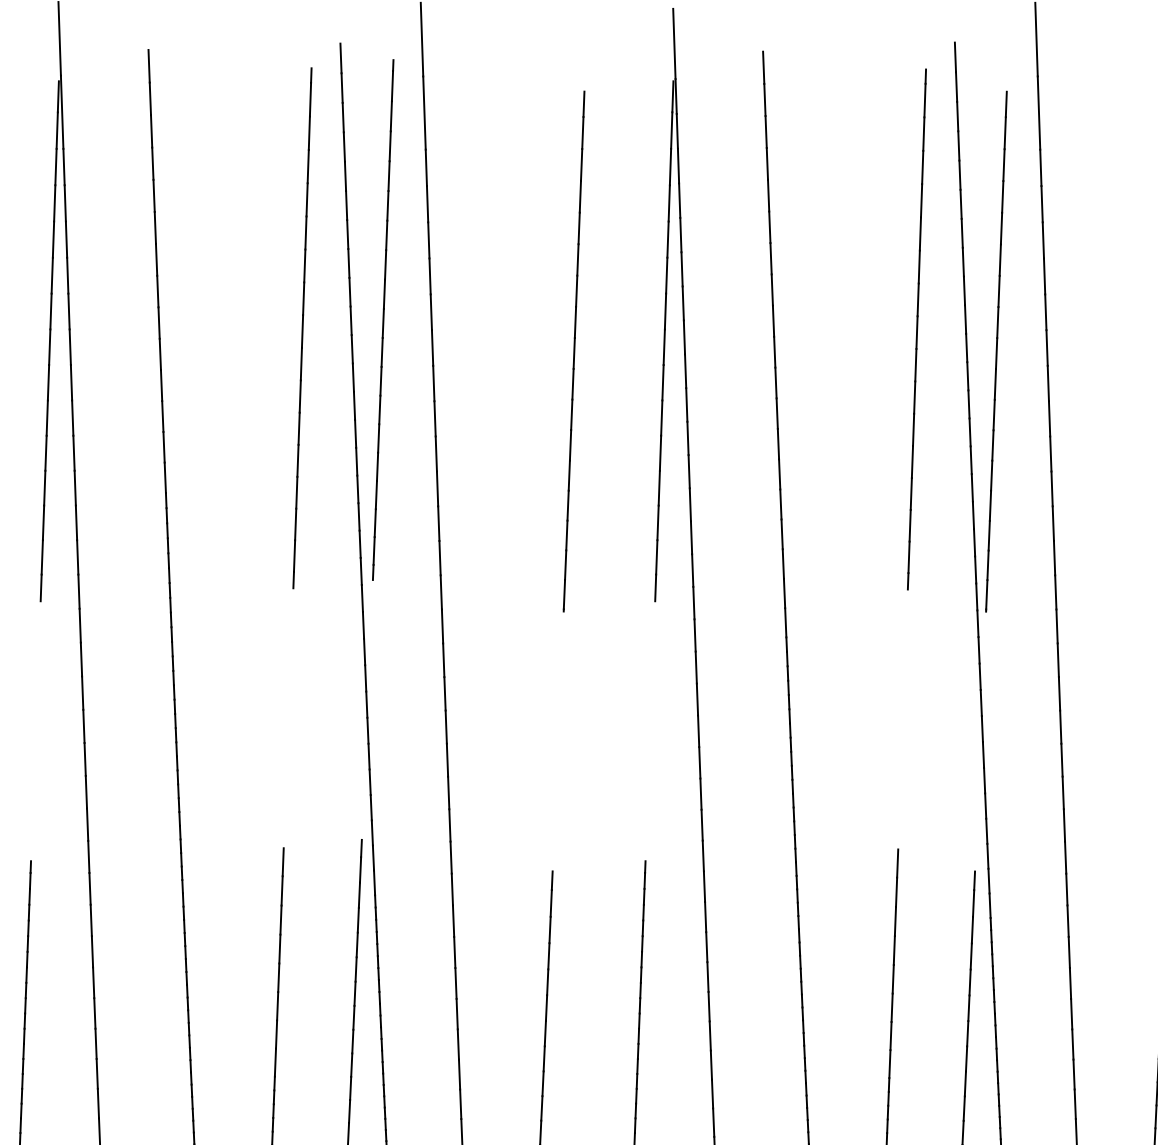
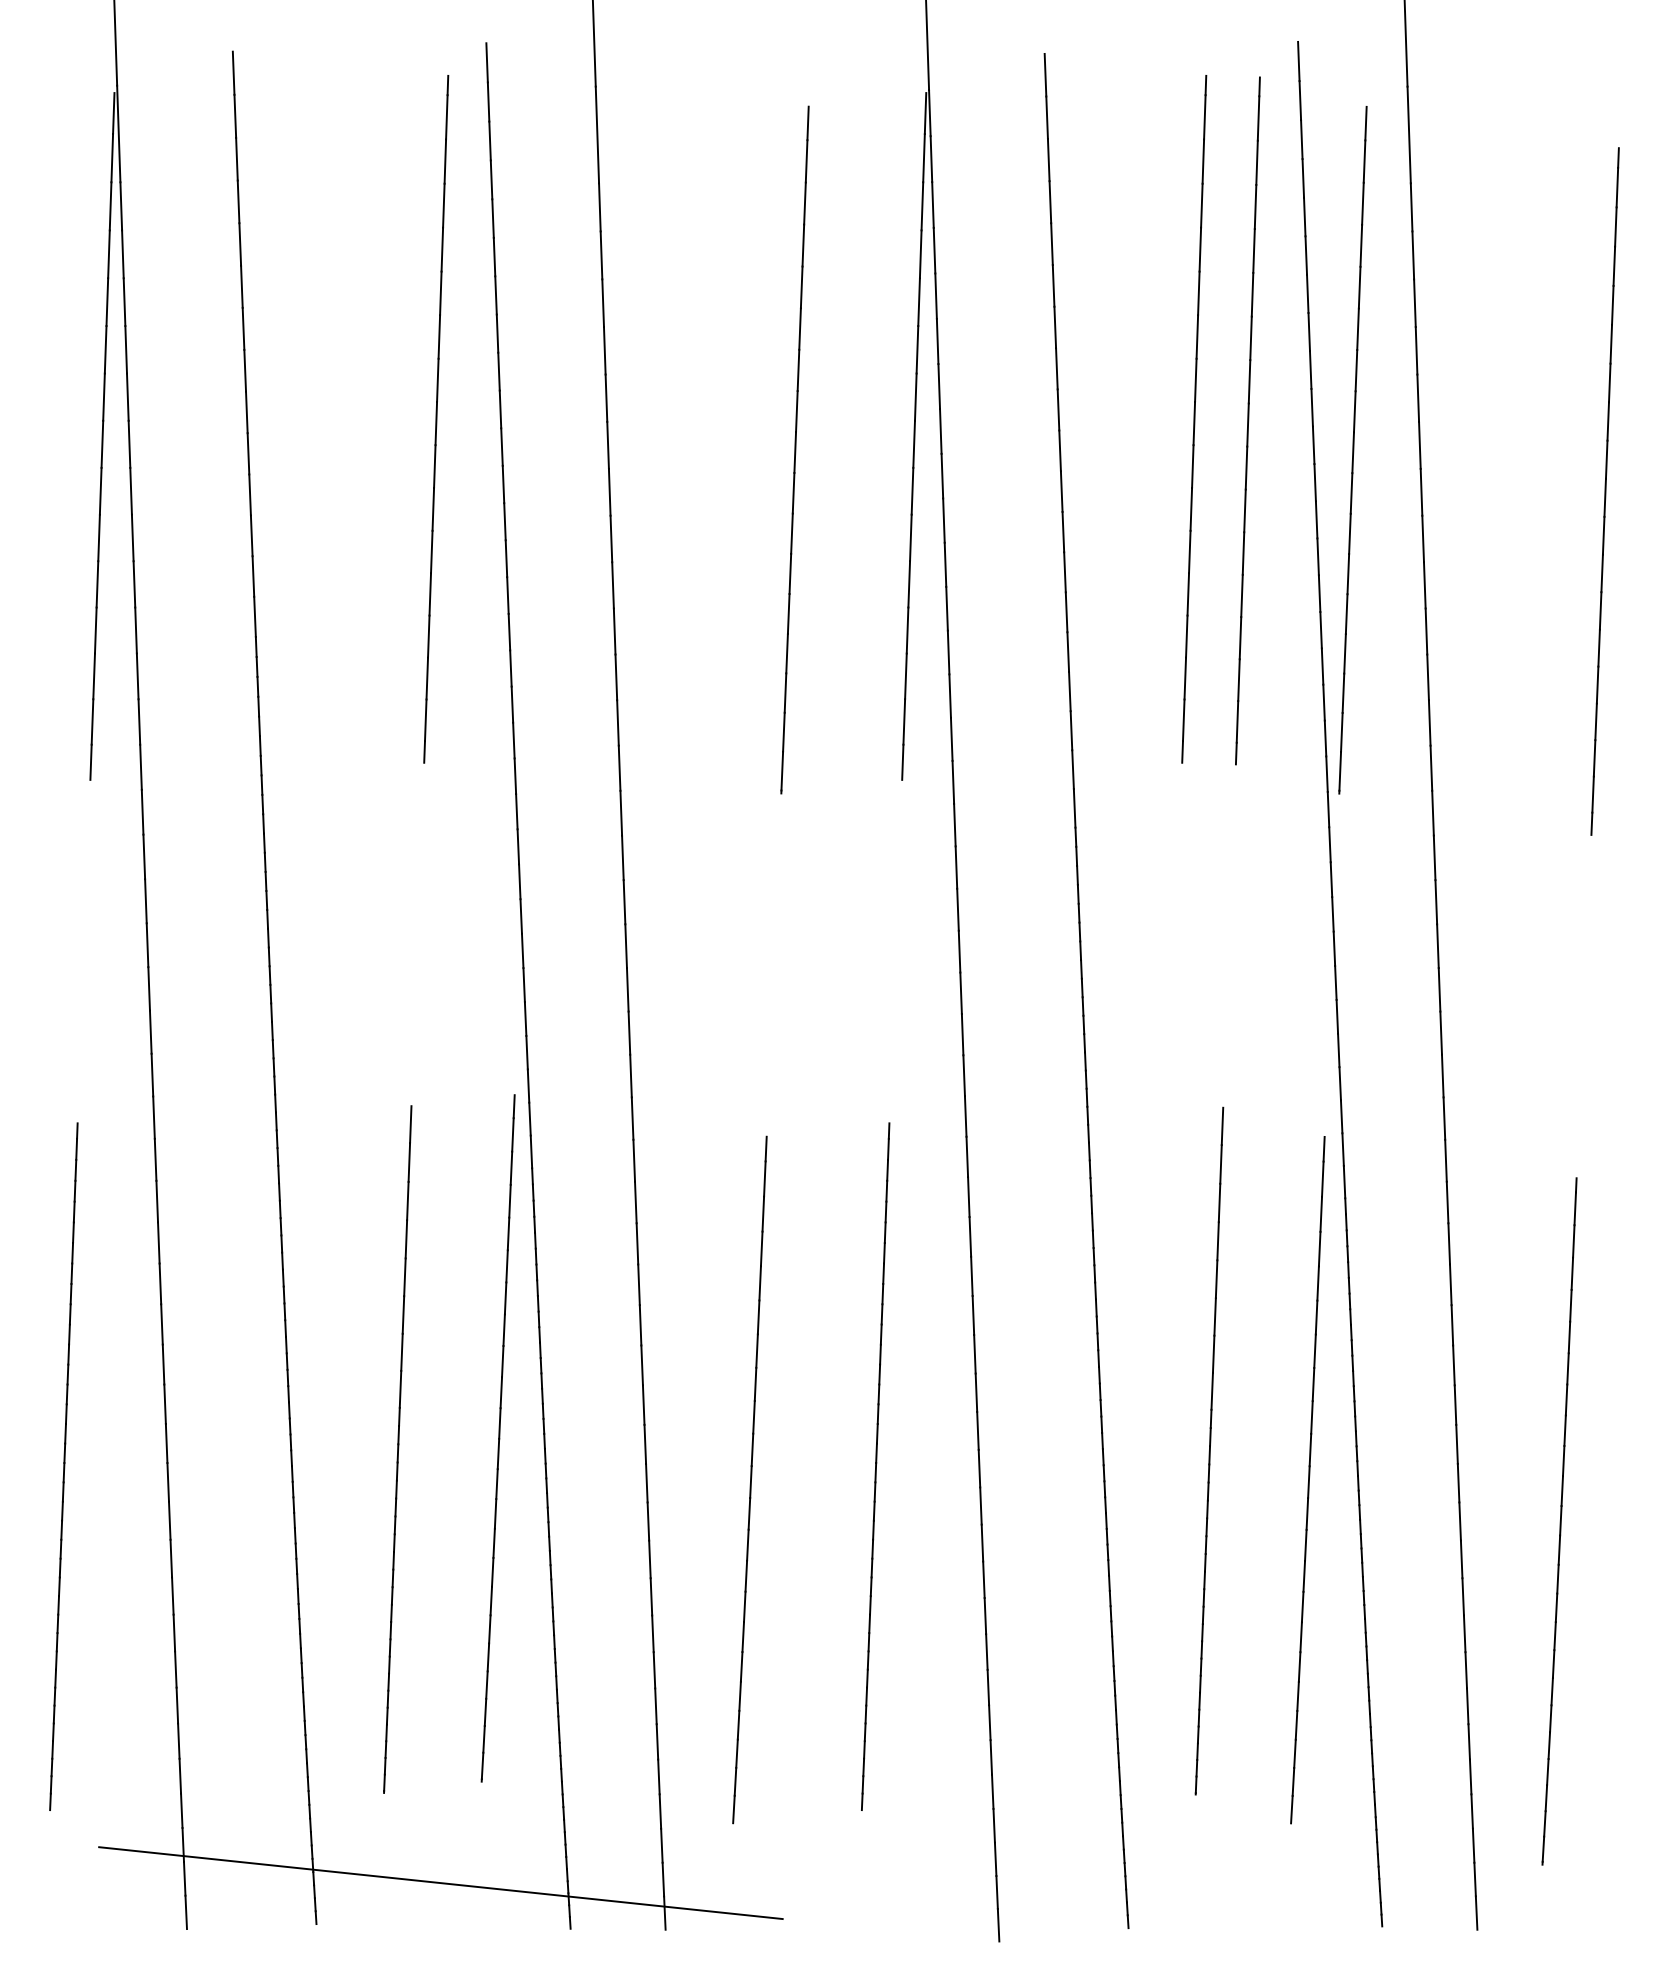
line: (382, 320) -> (542, 408), removed
line: (876, 328) -> (1194, 419), added

